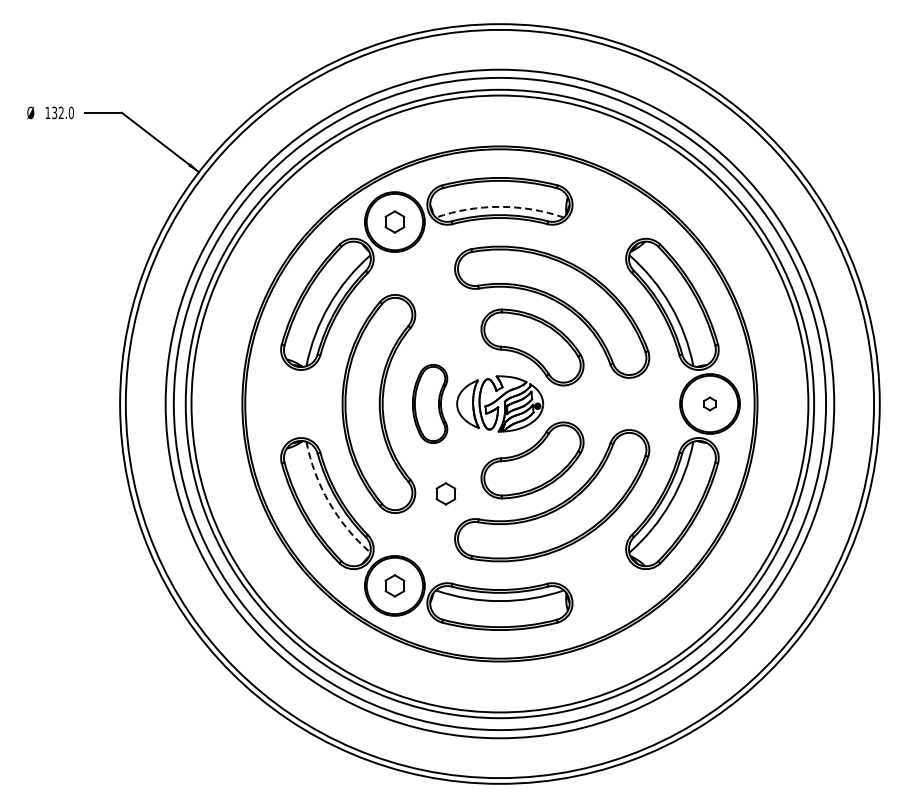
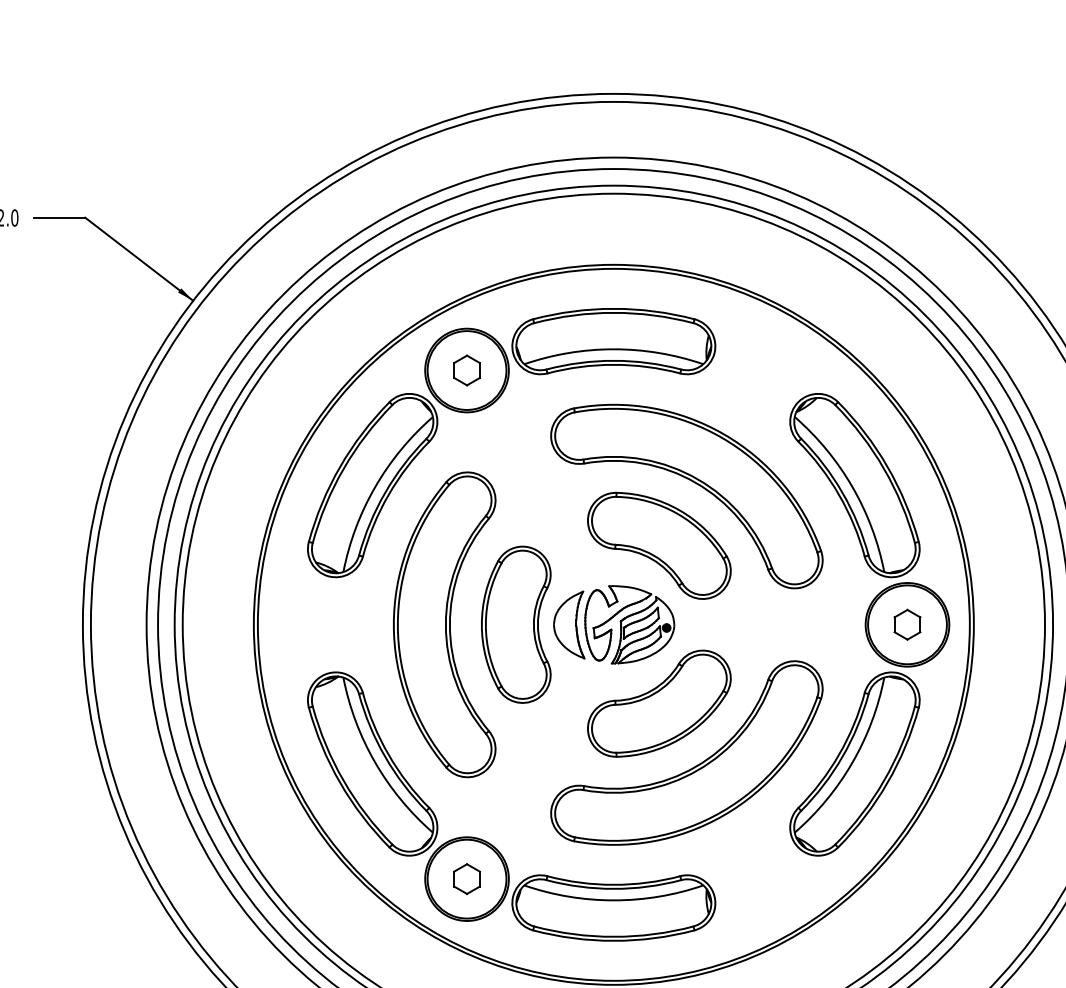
arc: (499, 206) -> (613, 348), dashed -> solid
part: (429, 403) -> (515, 624), size x1.43
part: (709, 403) -> (906, 624), size x1.67
part: (445, 493) -> (537, 749), removed
arc: (329, 502) -> (375, 762), dashed -> solid

